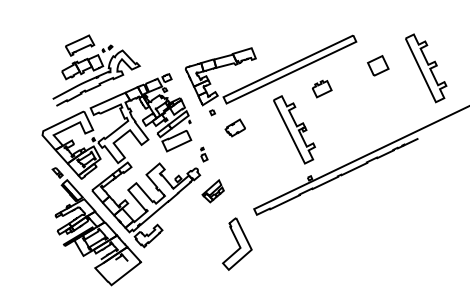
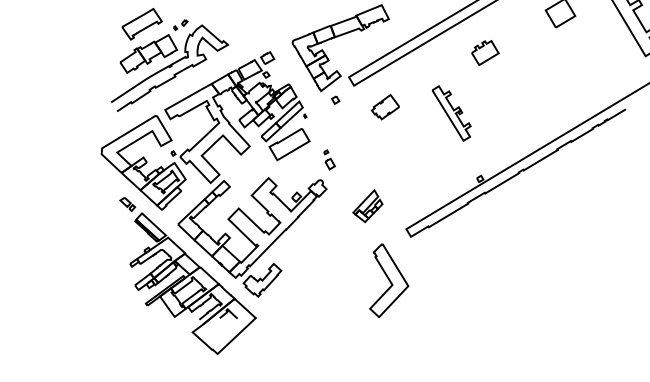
part: (234, 127) -> (384, 106), moved
part: (294, 129) -> (452, 112), size x0.6
part: (212, 191) -> (366, 206), moved

